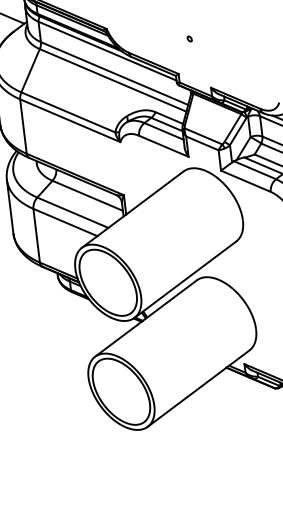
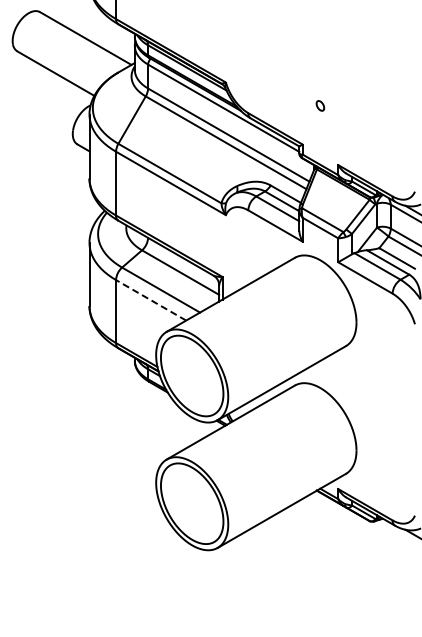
part: (189, 38) -> (320, 105), size x1.6
line: (65, 222) -> (151, 300), solid -> dashed

